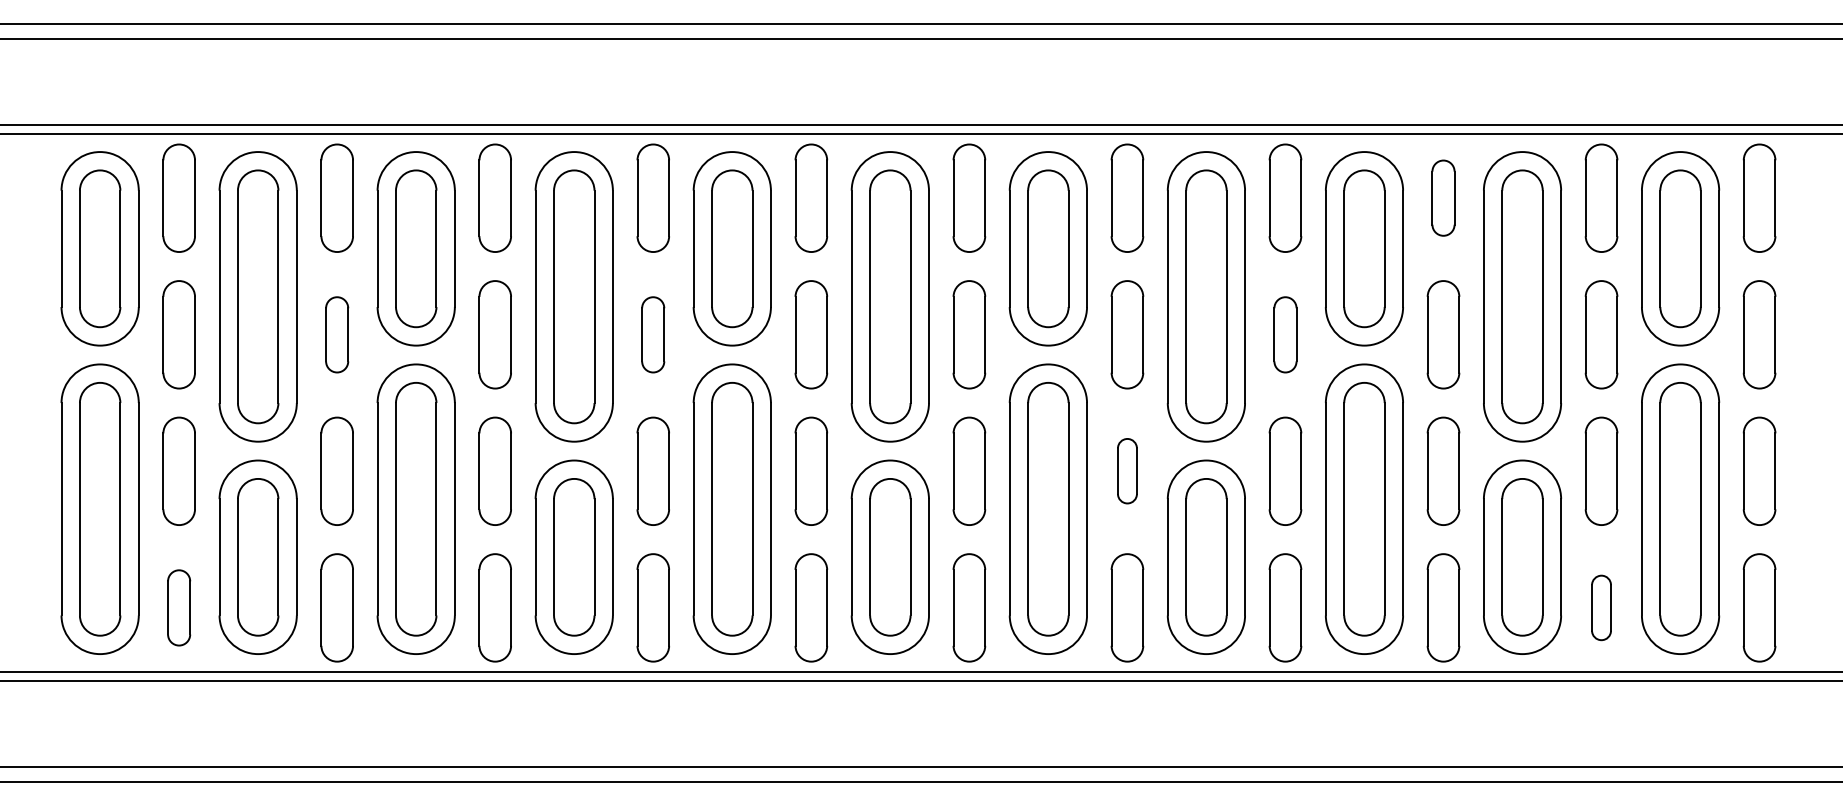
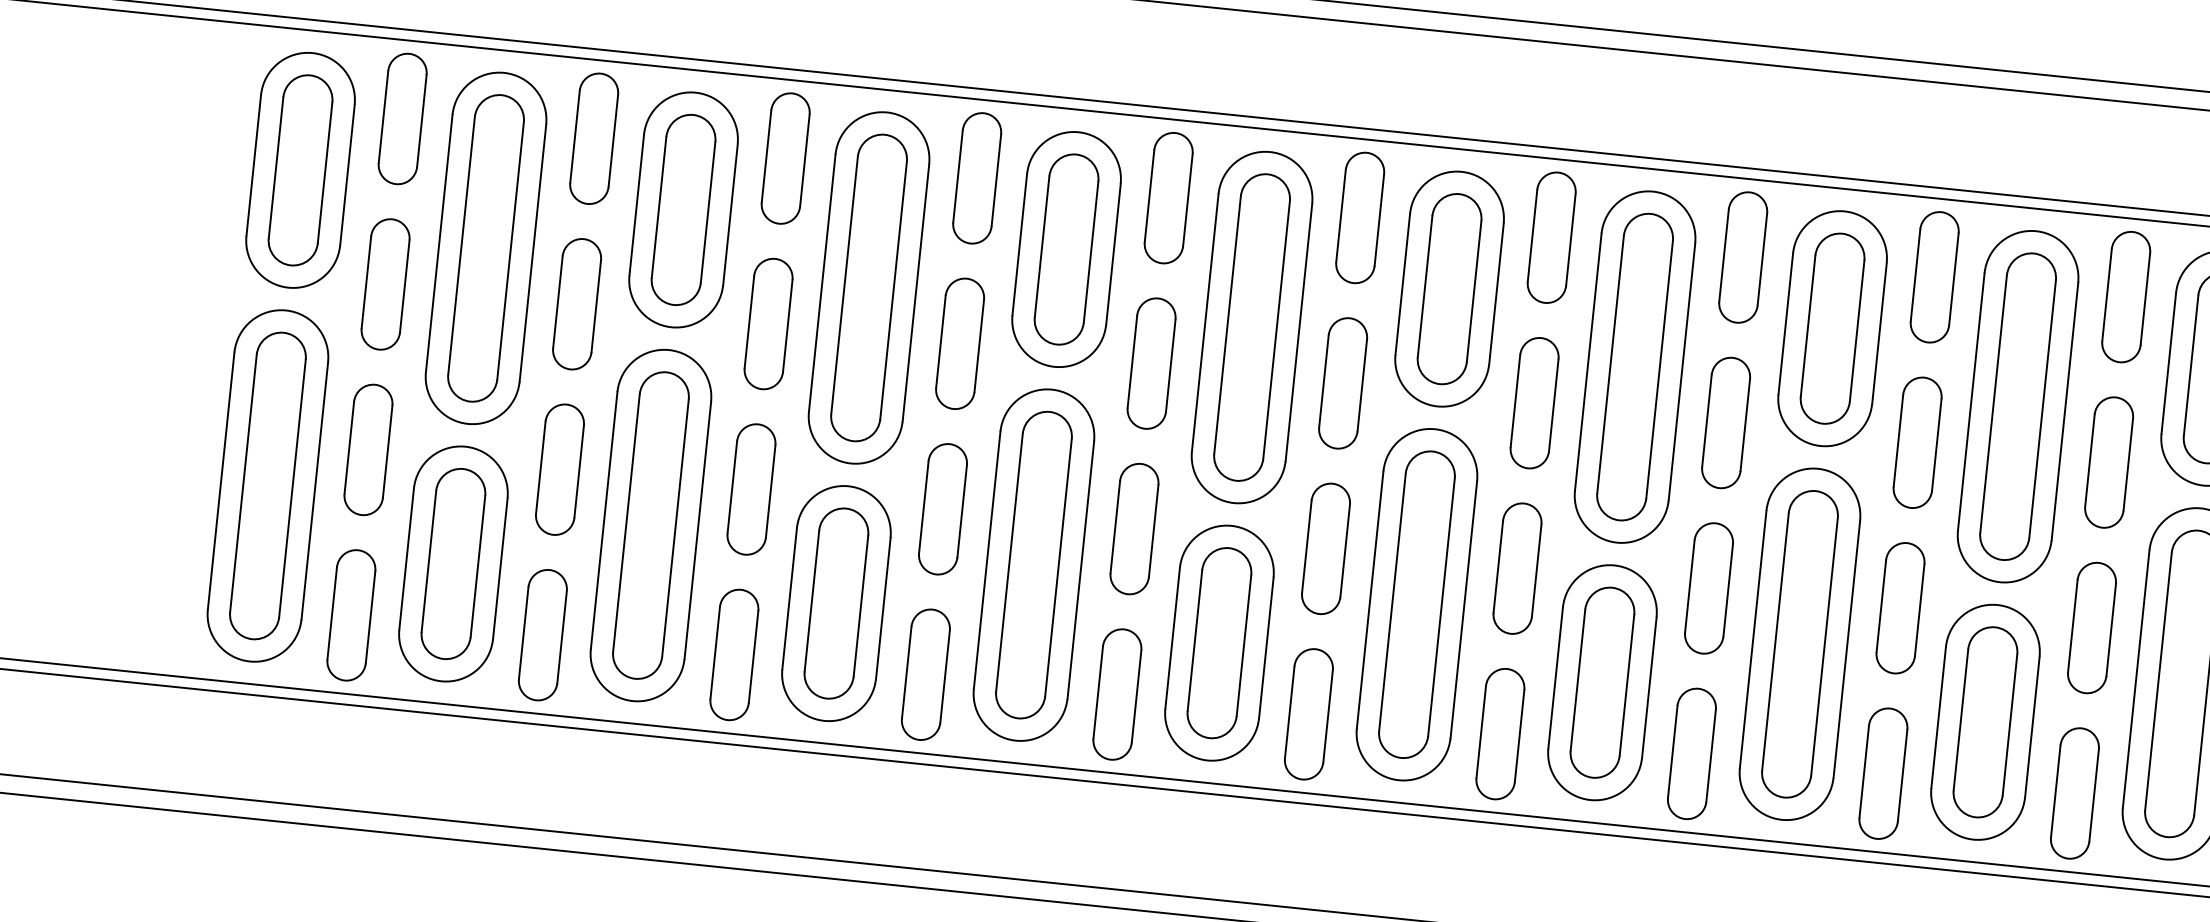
part: (1443, 197) -> (1934, 276), size x1.43
part: (336, 334) -> (576, 303), size x1.43
part: (652, 334) -> (959, 343), size x1.43
part: (1285, 334) -> (1726, 422), size x1.43
part: (1127, 470) -> (1517, 567), size x1.67
part: (178, 607) -> (350, 614), size x1.43
part: (1601, 607) -> (2074, 793), size x1.67

